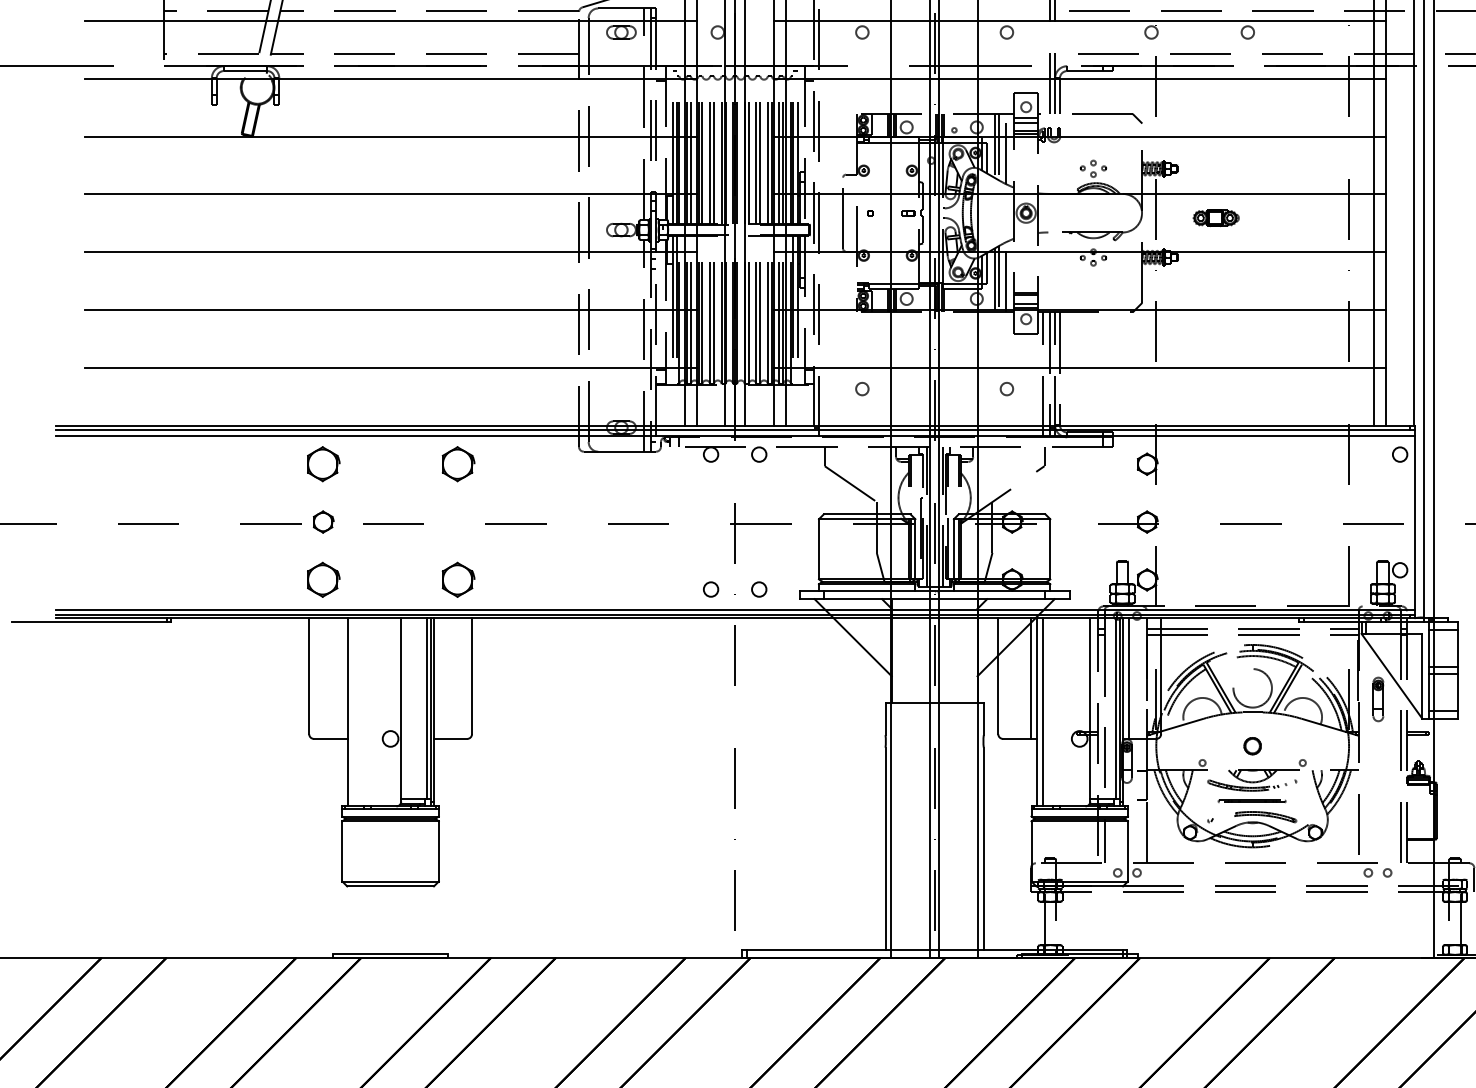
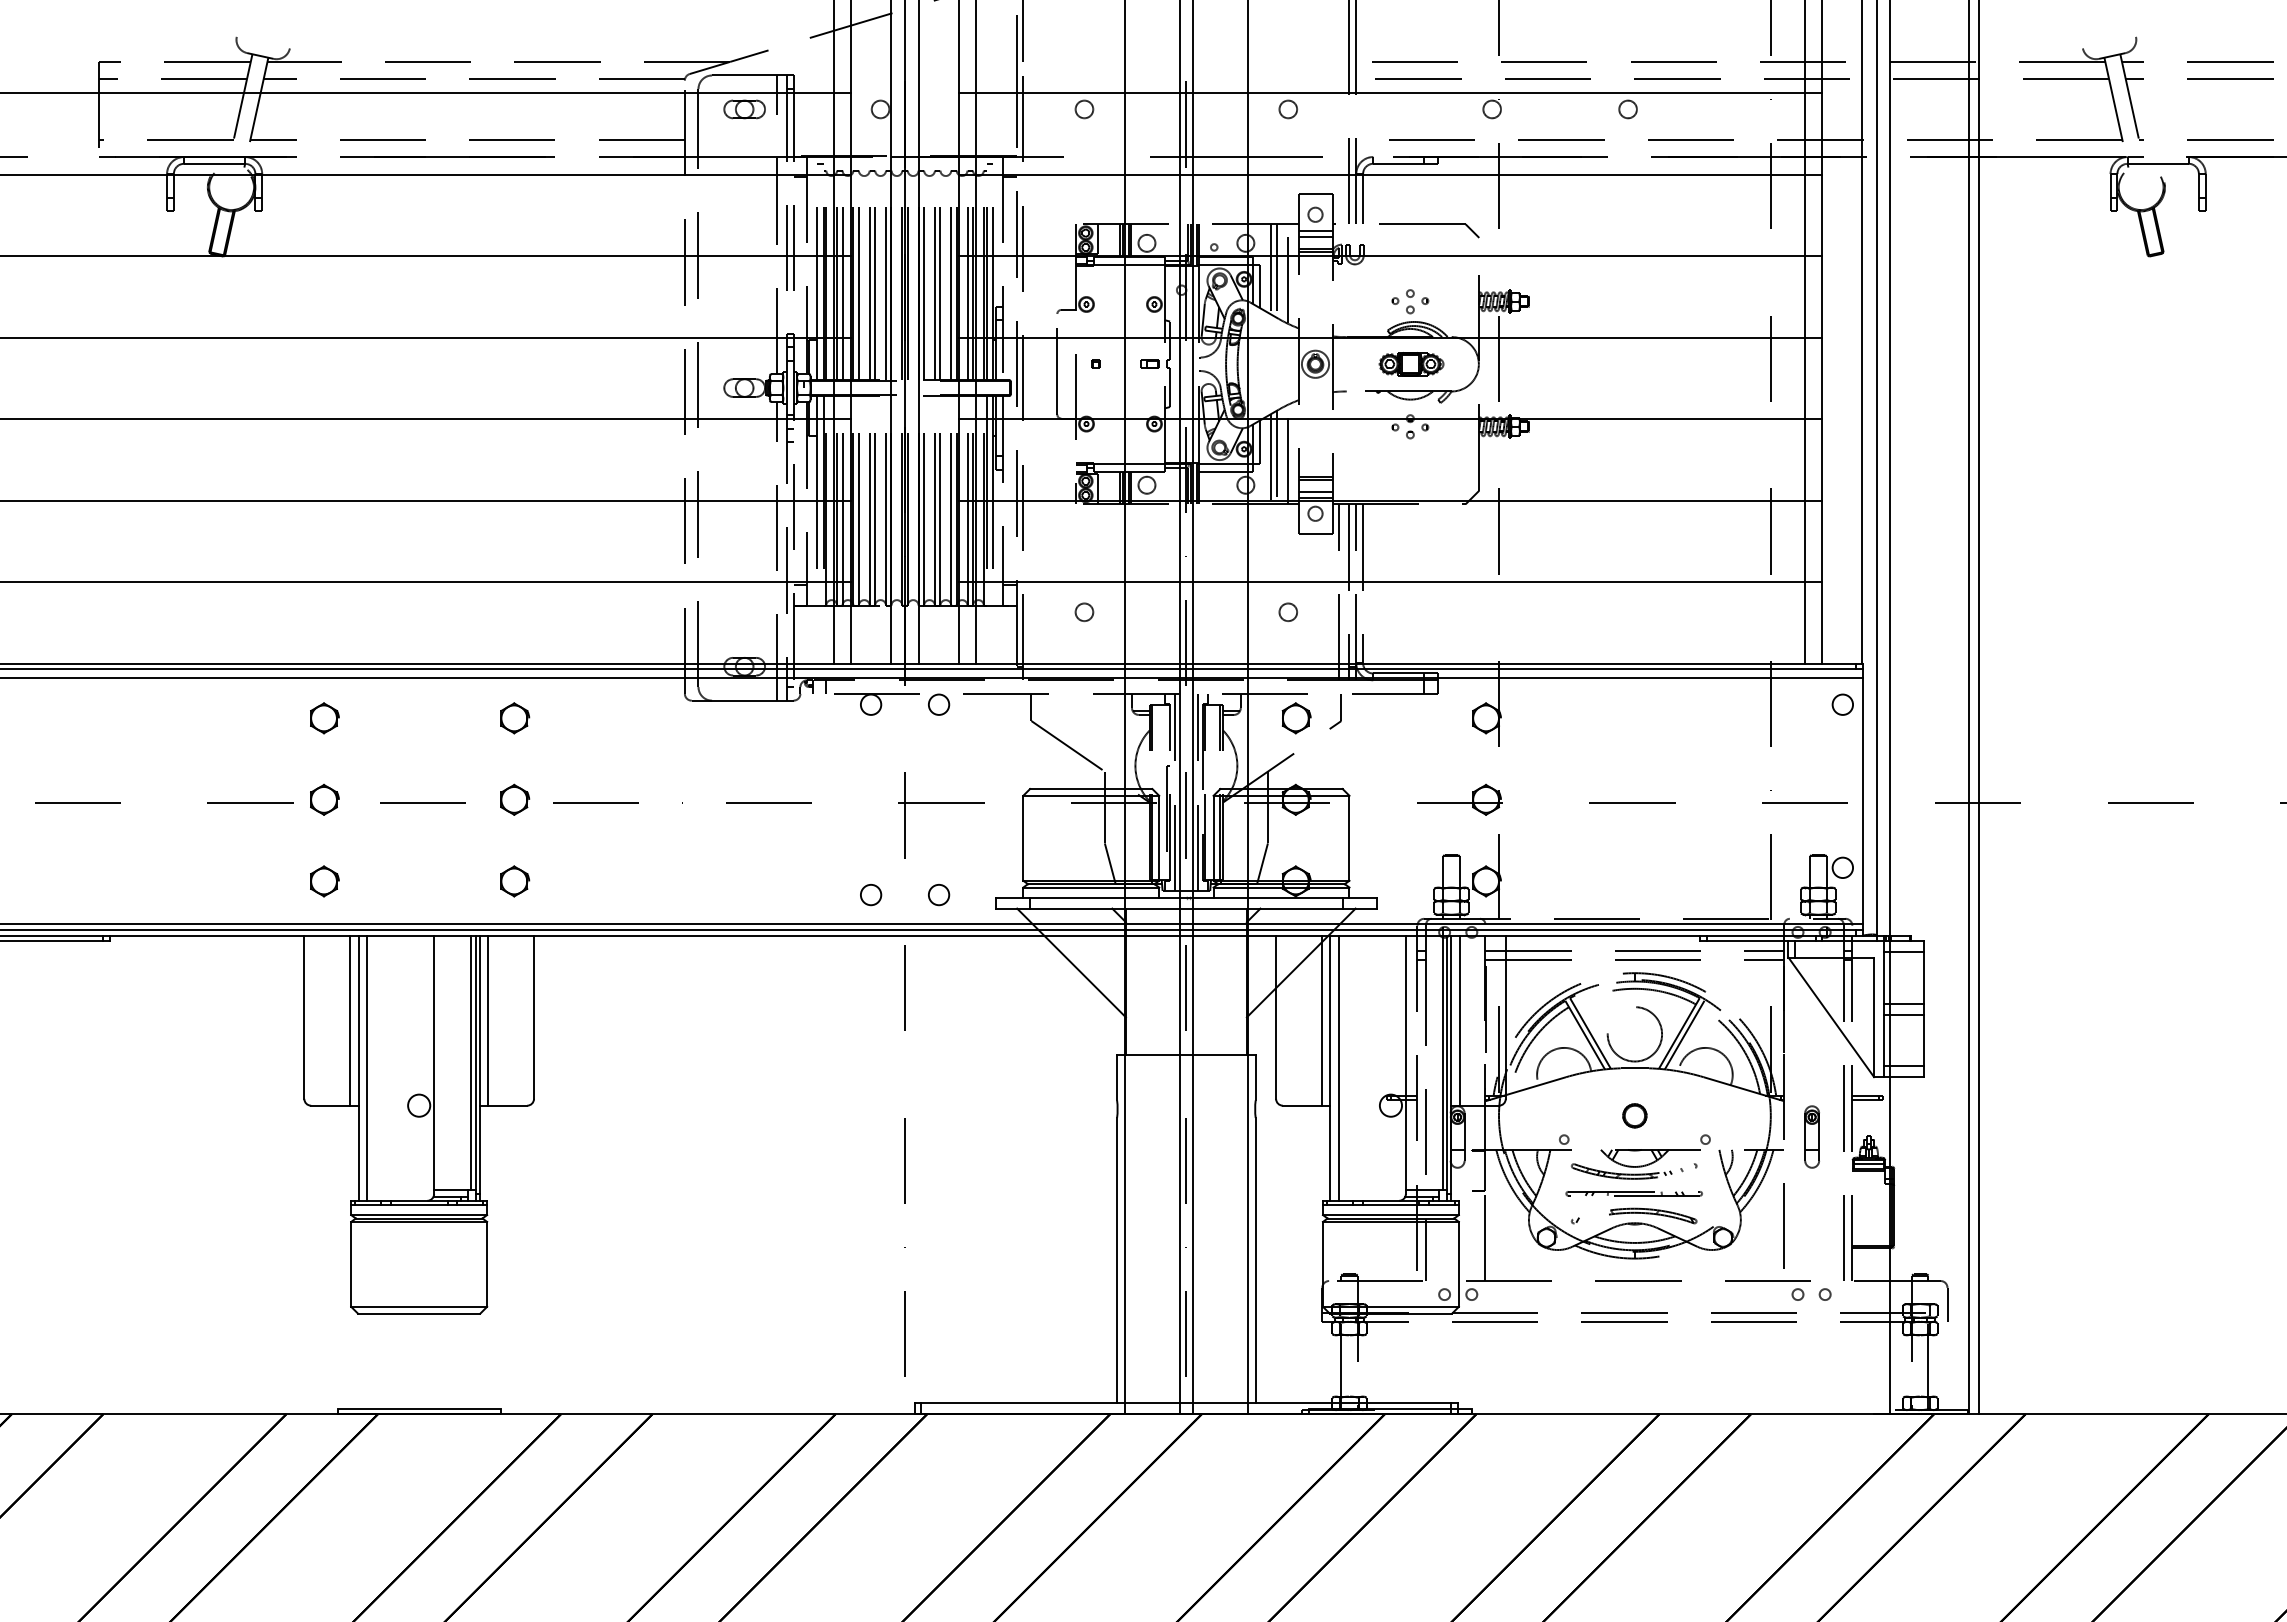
part: (1216, 218) -> (1411, 364), moved
part: (323, 464) -> (324, 718), size x0.62
part: (458, 464) -> (515, 718), size x0.62
part: (1012, 464) -> (1296, 718), added
part: (458, 521) -> (515, 799), added
part: (323, 579) -> (324, 881), size x0.62
part: (458, 579) -> (515, 881), size x0.62
line: (341, 678) -> (349, 1020), added
line: (439, 678) -> (488, 1020), added
part: (1377, 699) -> (1811, 1136), moved
line: (353, 711) -> (367, 1067), added
part: (1251, 801) -> (1633, 1193), size x1.43

